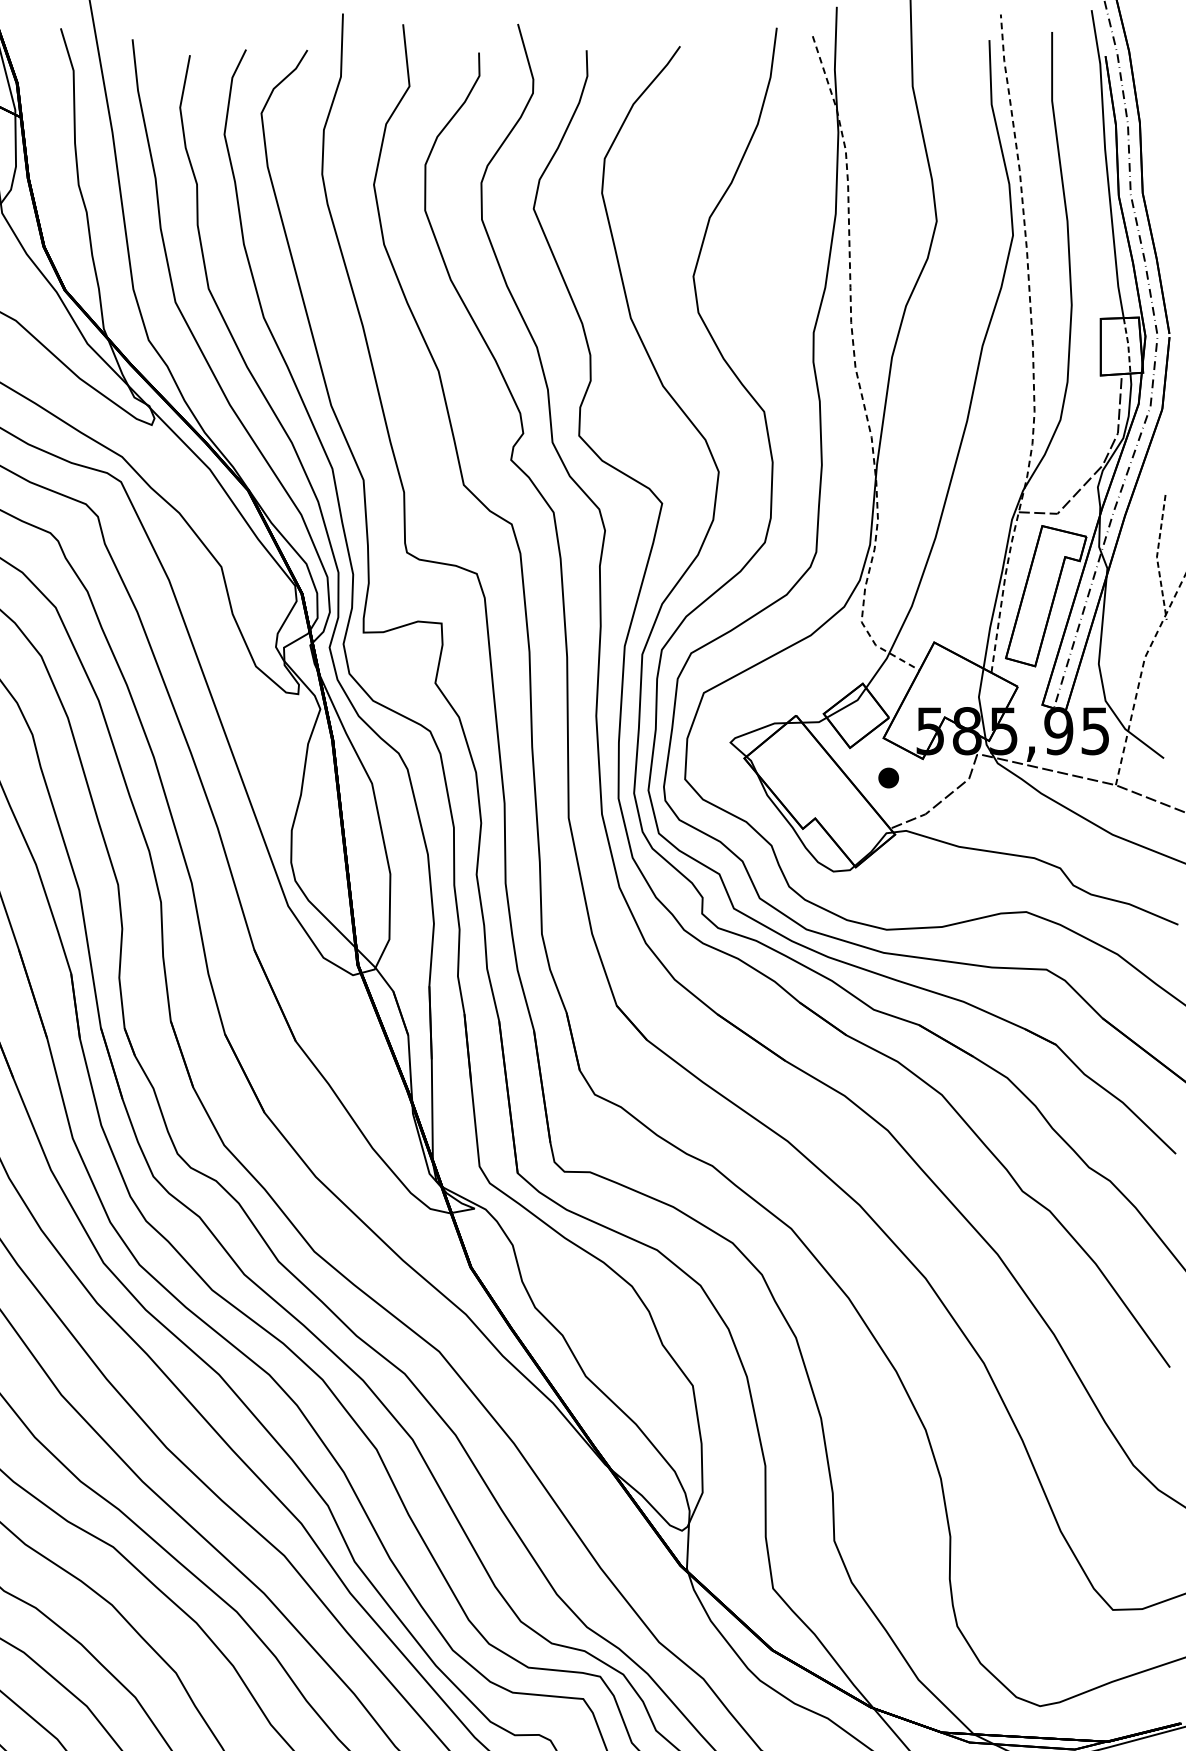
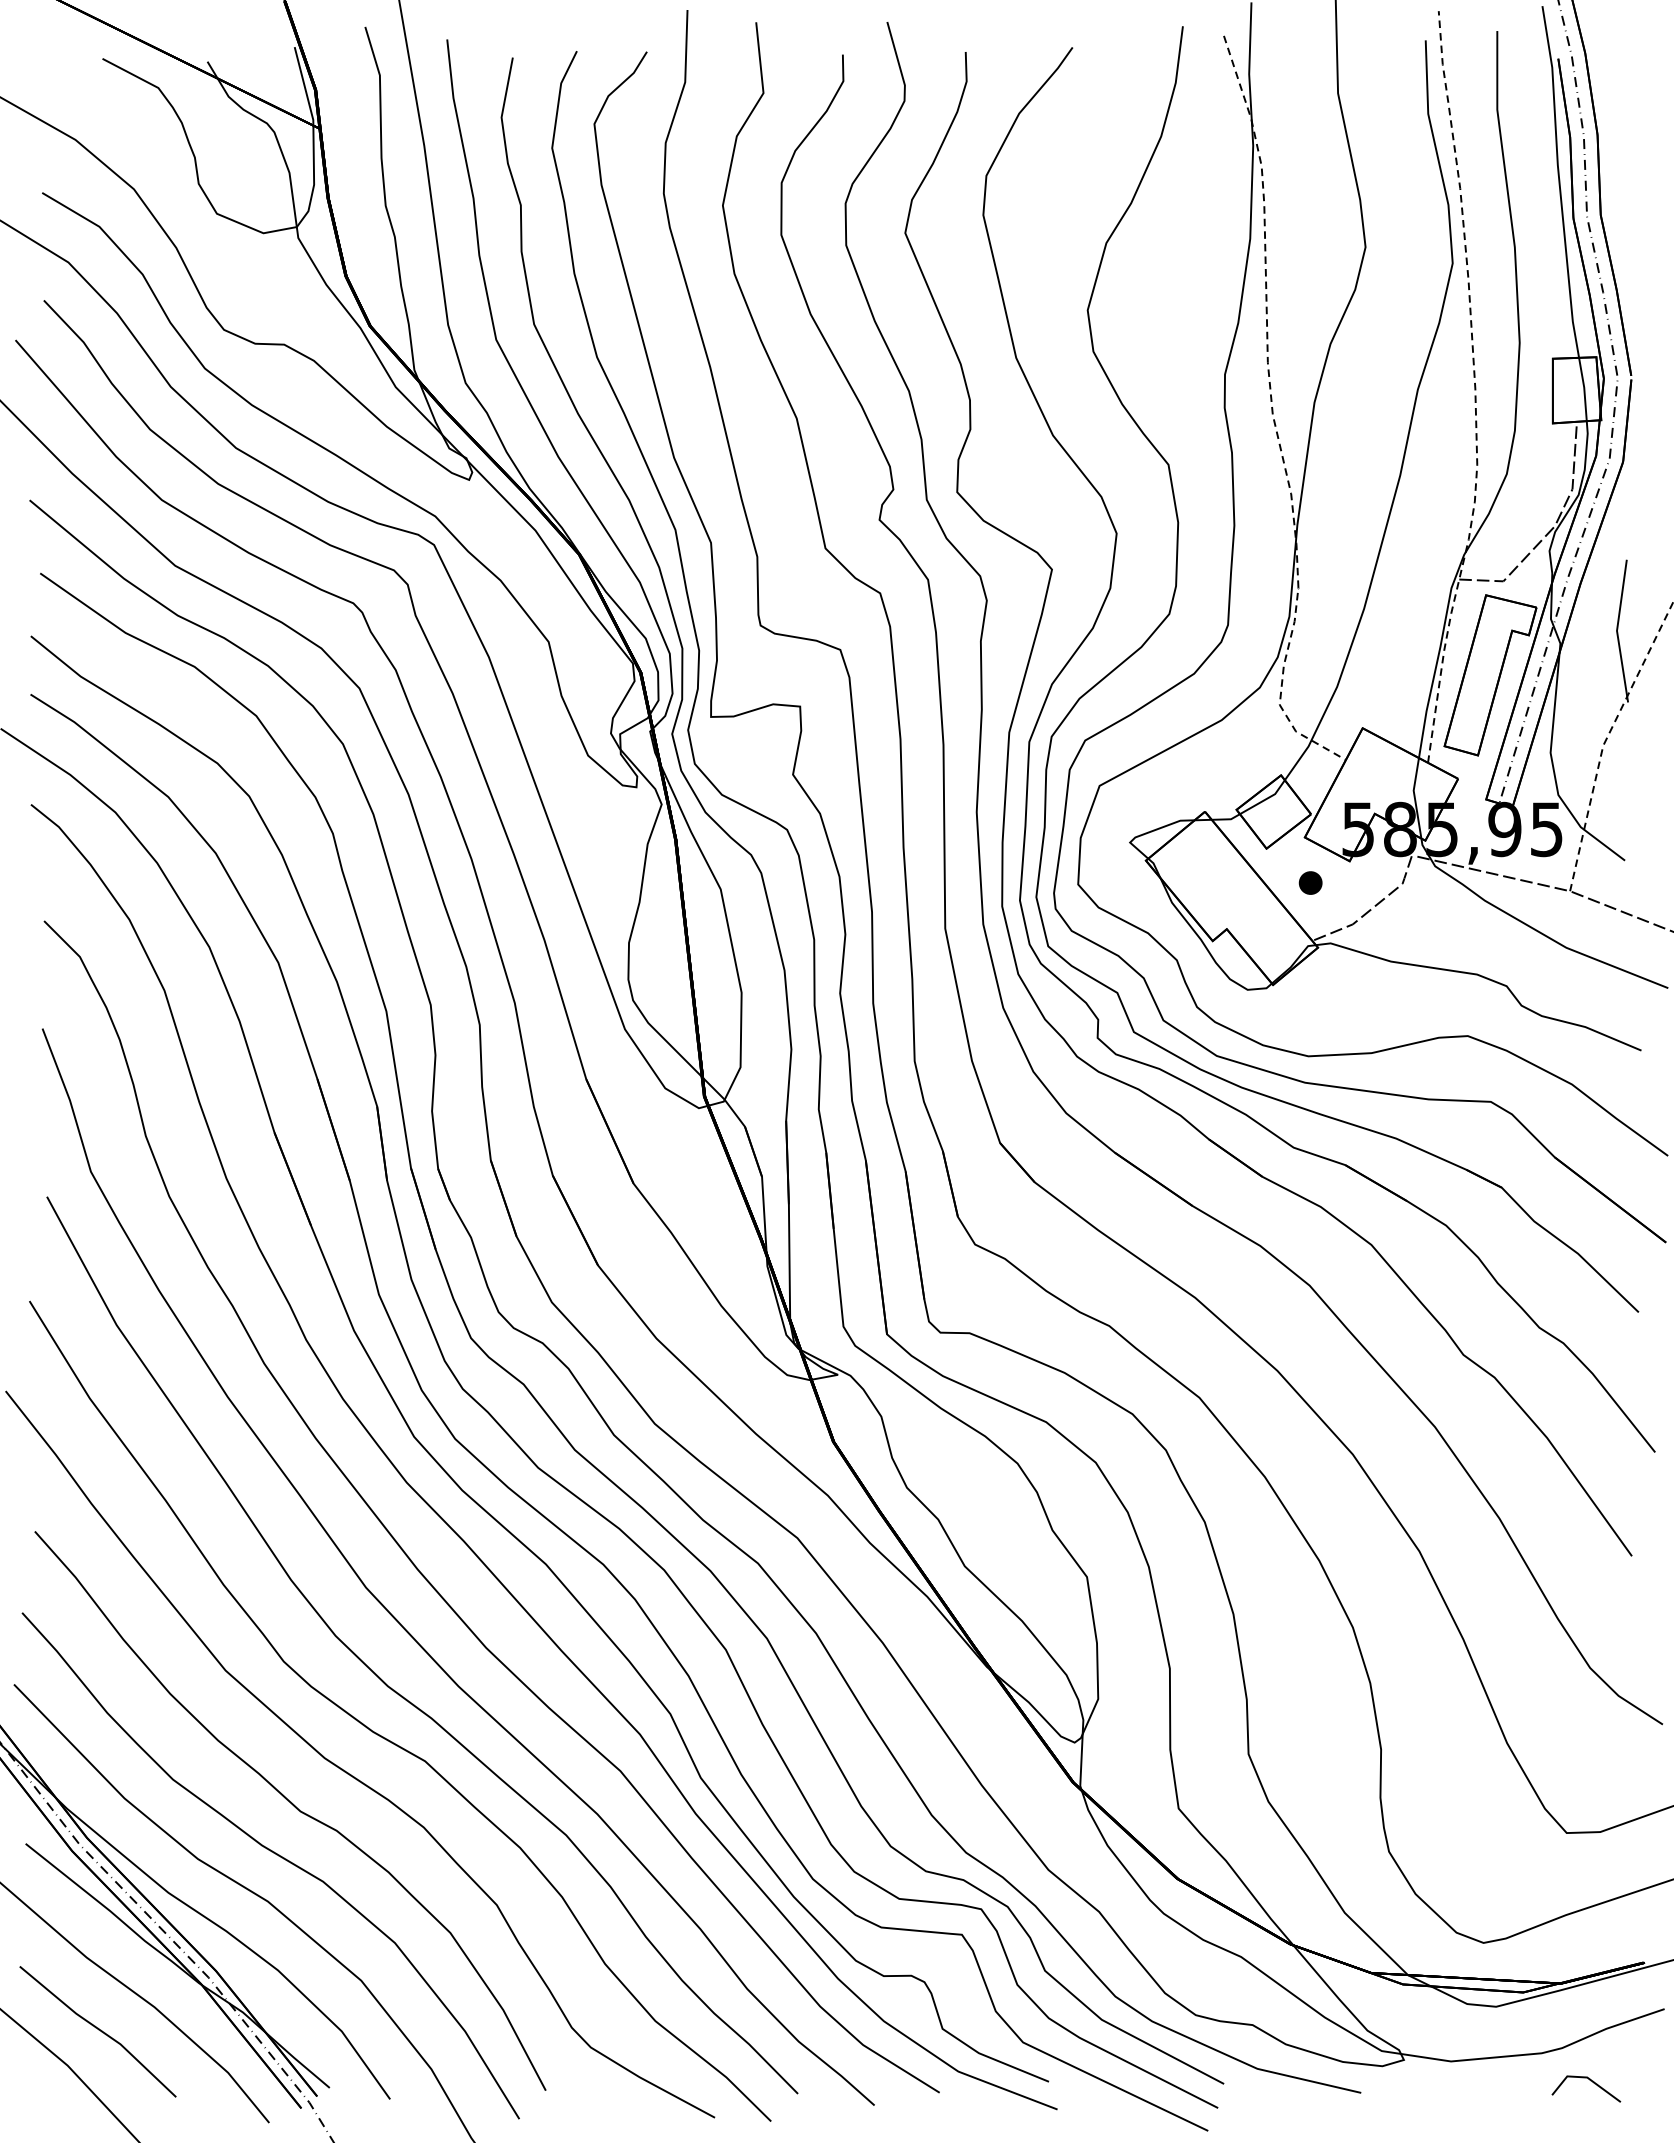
line: (1128, 344) -> (1584, 388), dashed -> solid
line: (1156, 556) -> (1616, 630), dashed -> solid

